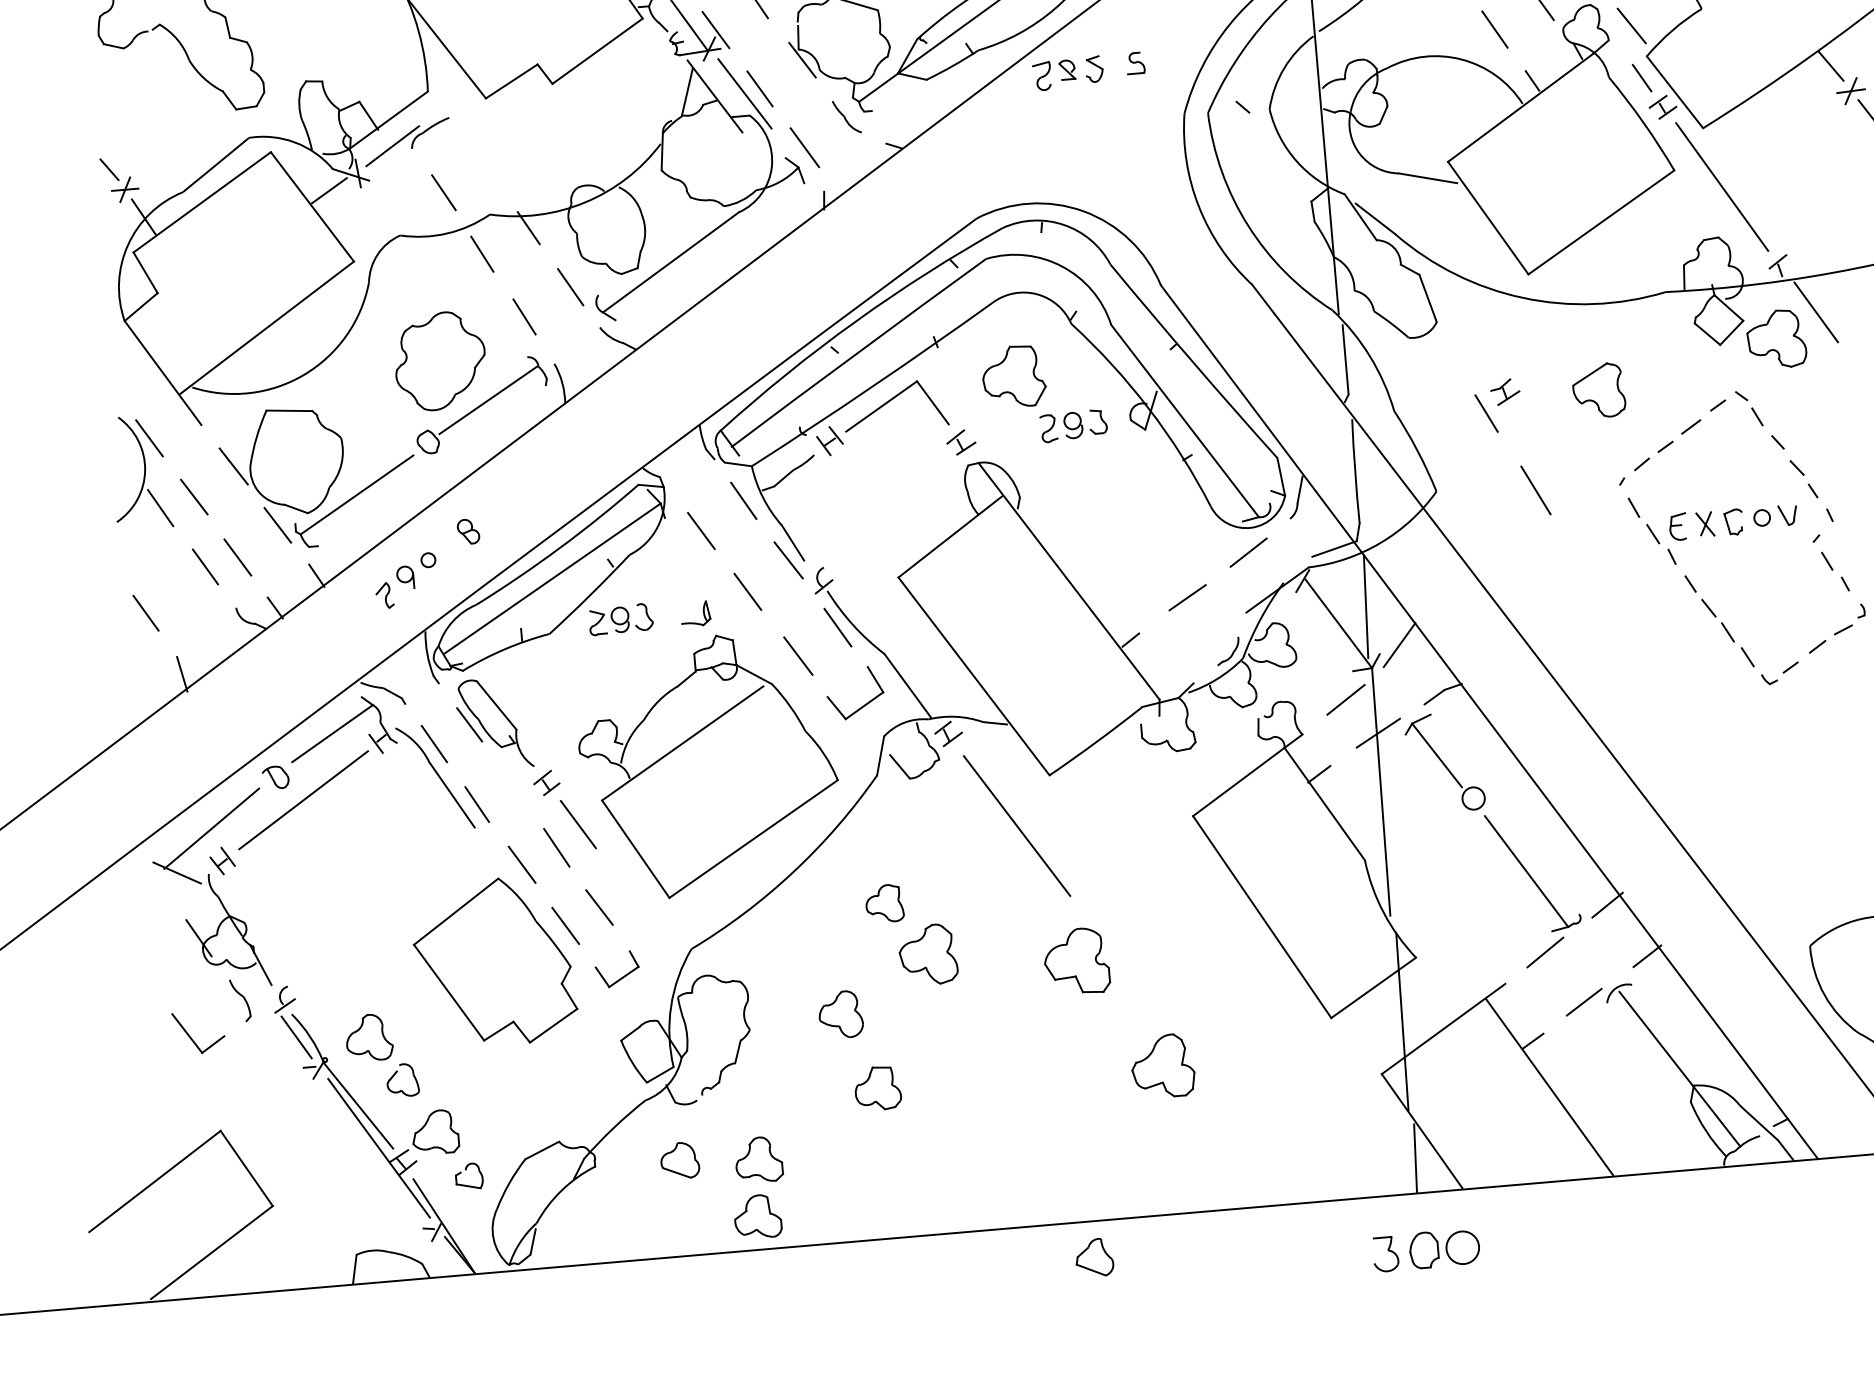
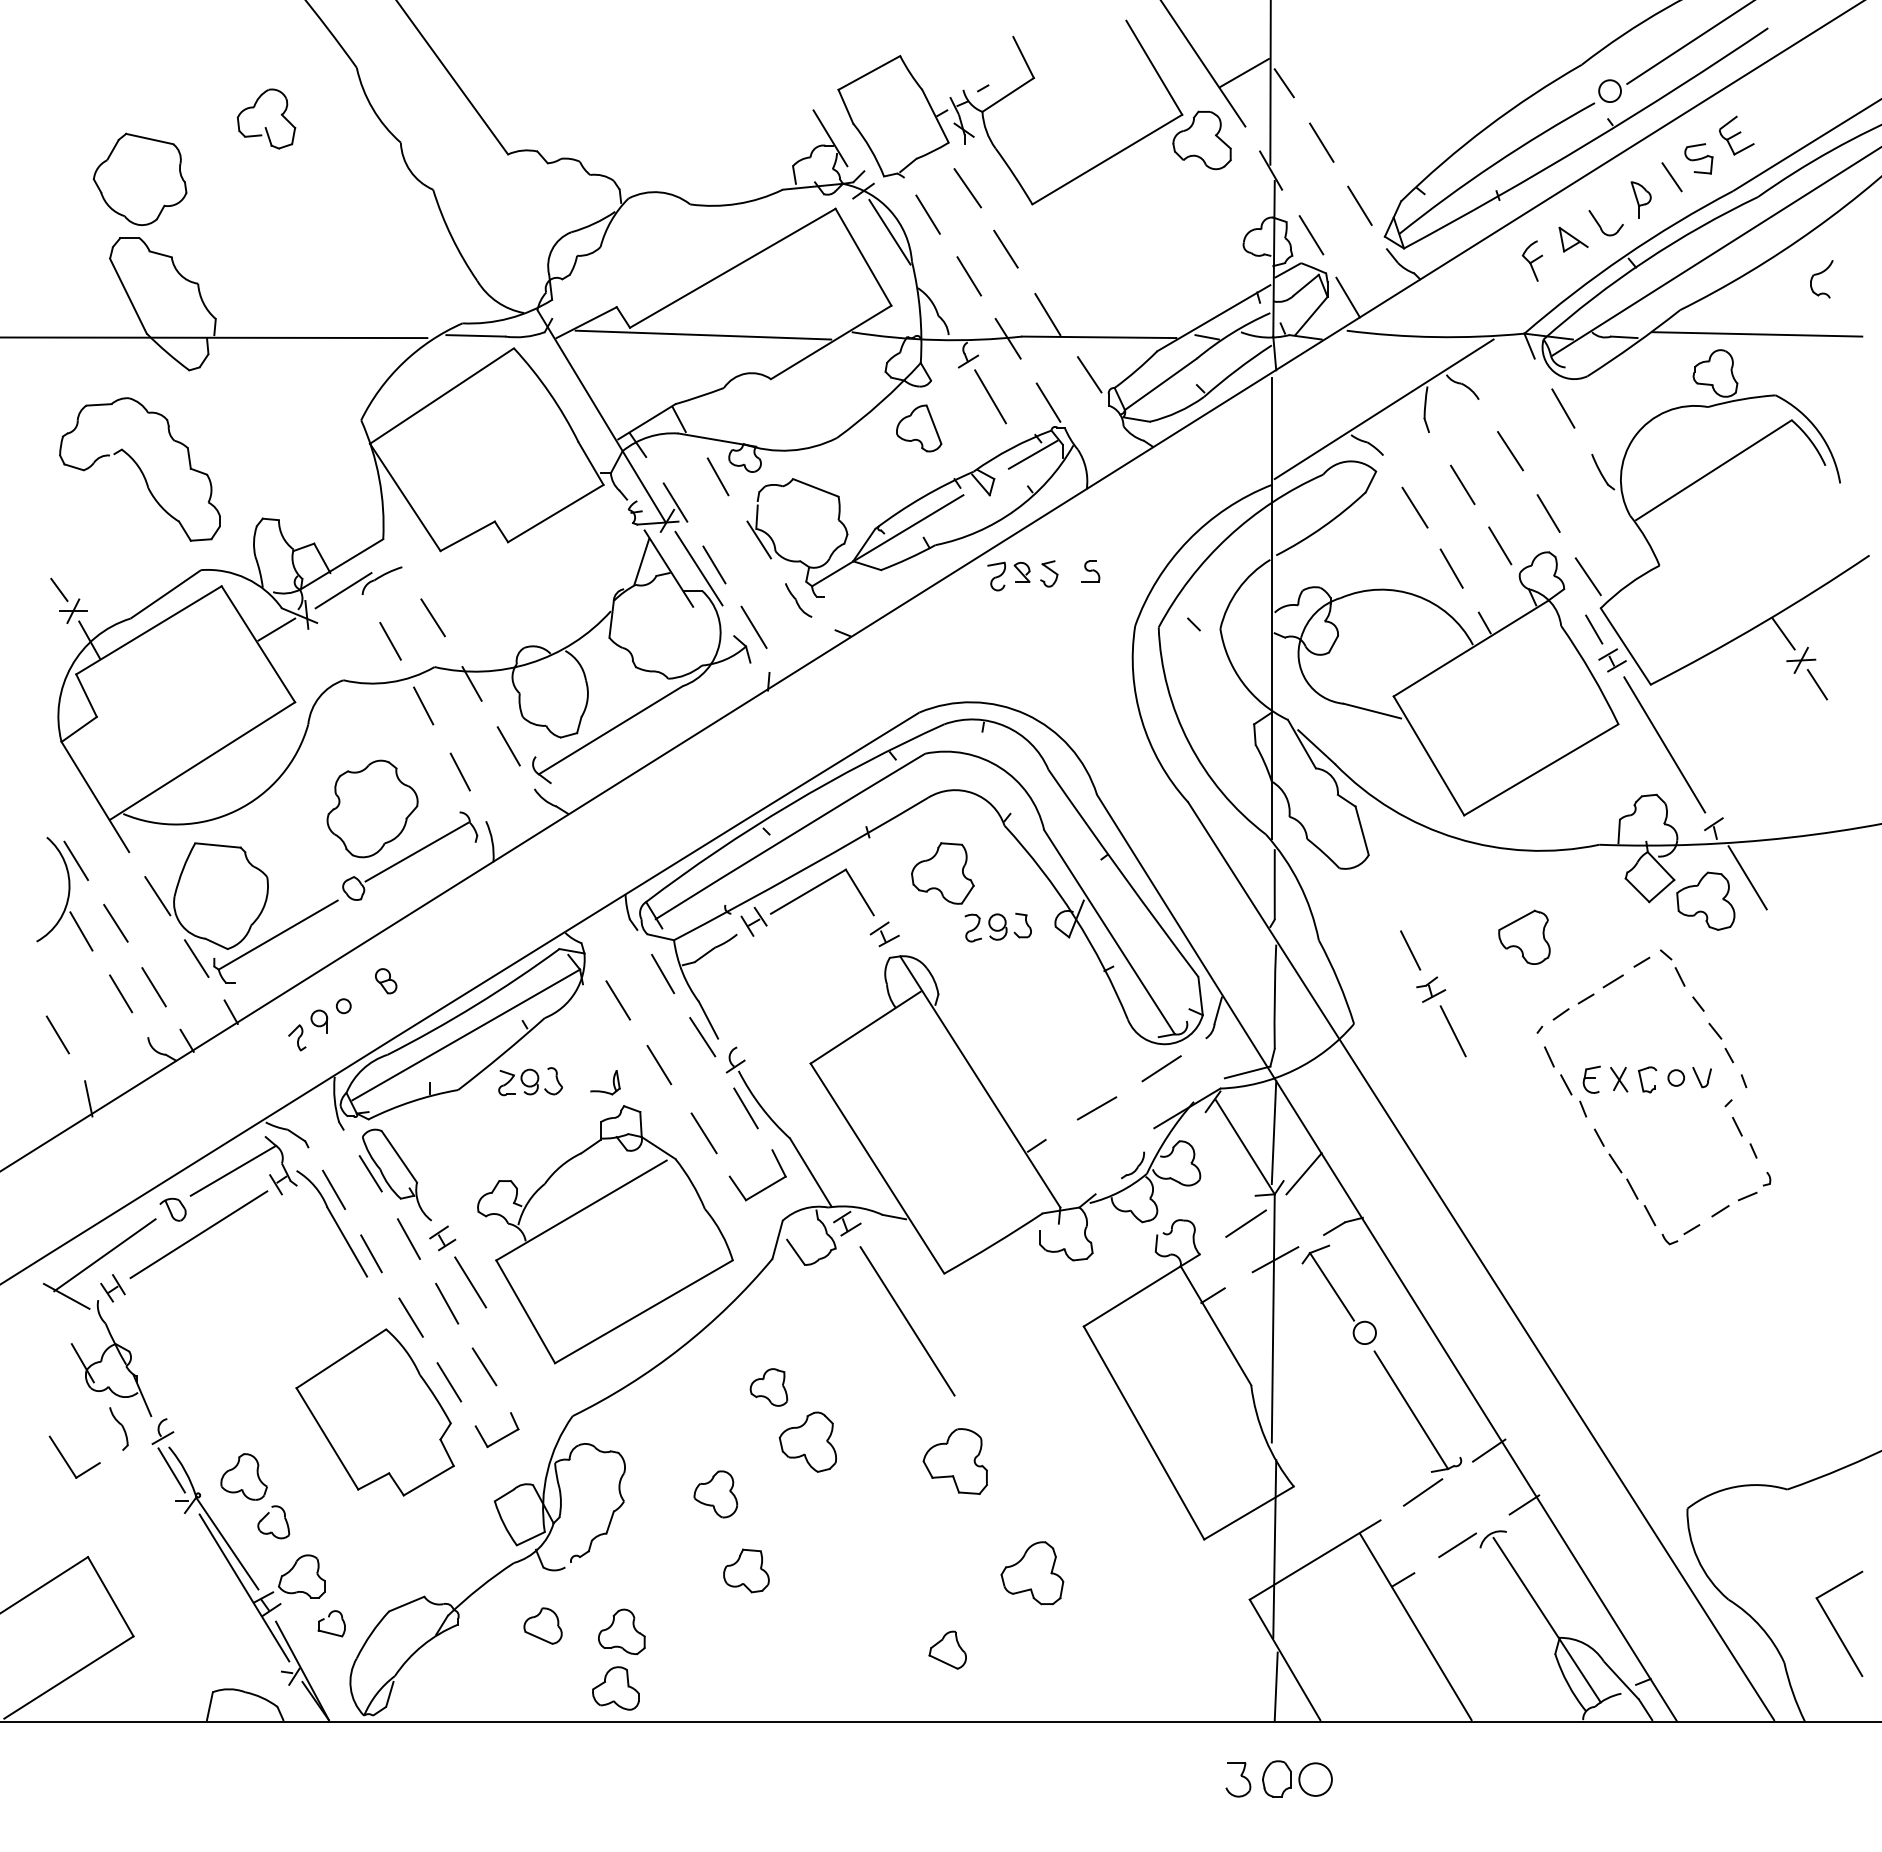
line: (483, 165) -> (432, 617), added
part: (1505, 391) -> (1431, 989), moved
line: (512, 786) -> (408, 1238), added
part: (1094, 1257) -> (947, 1649), moved

